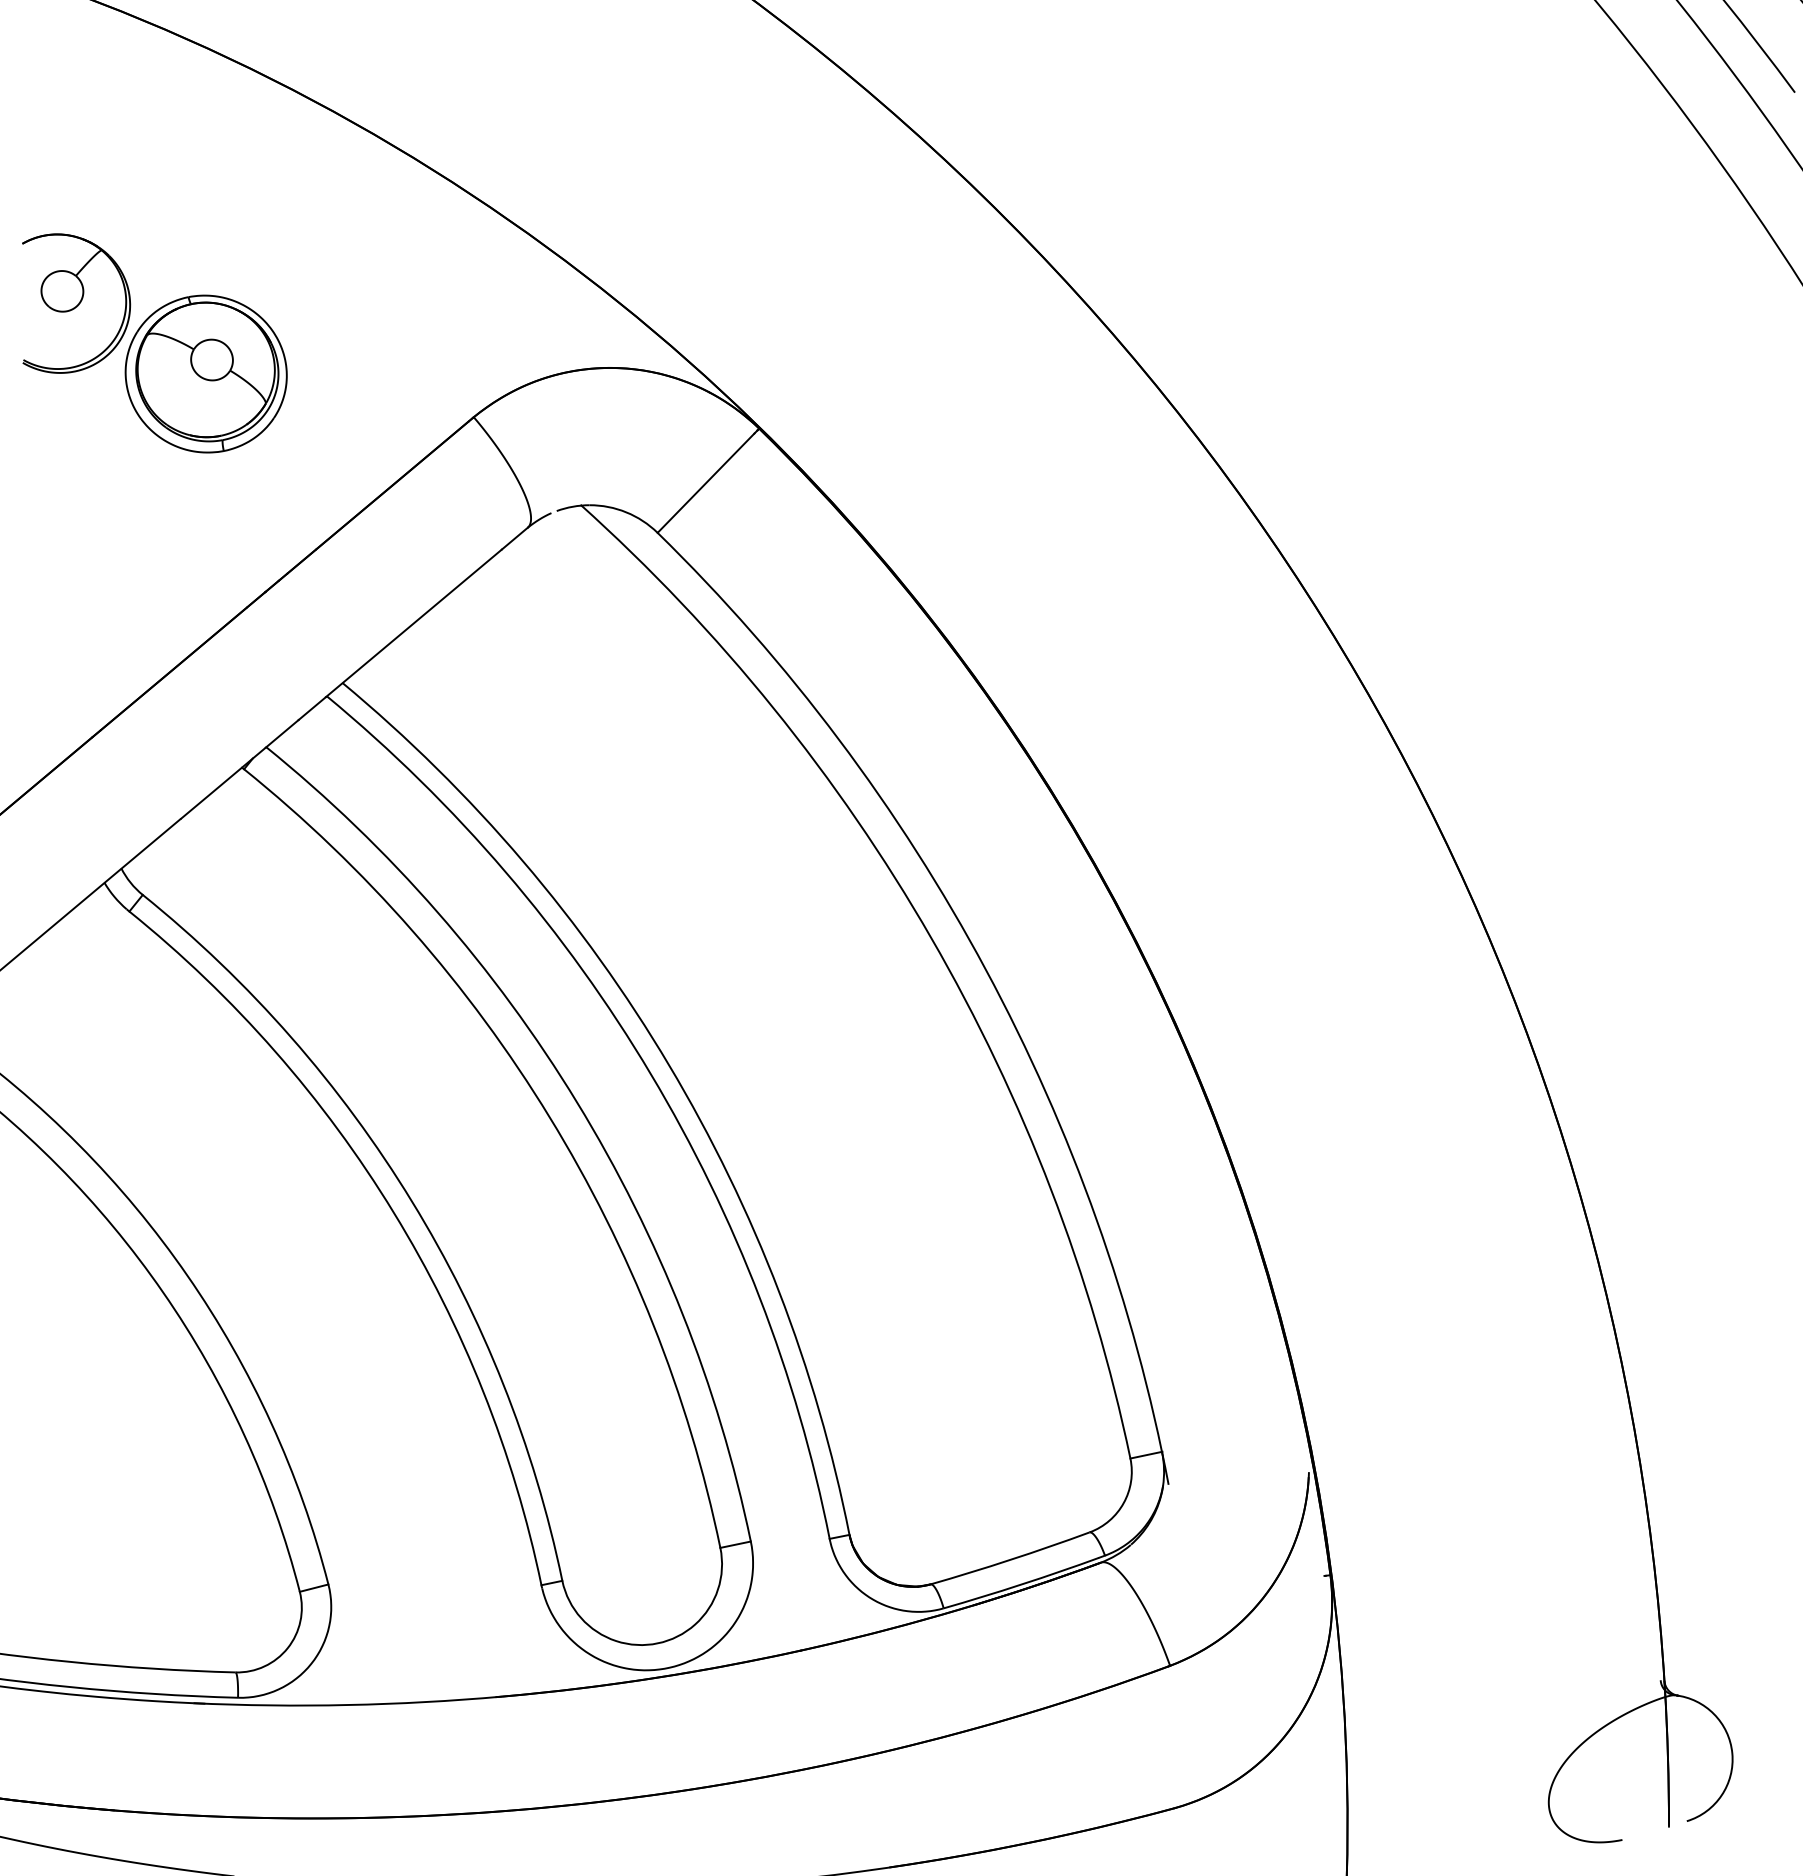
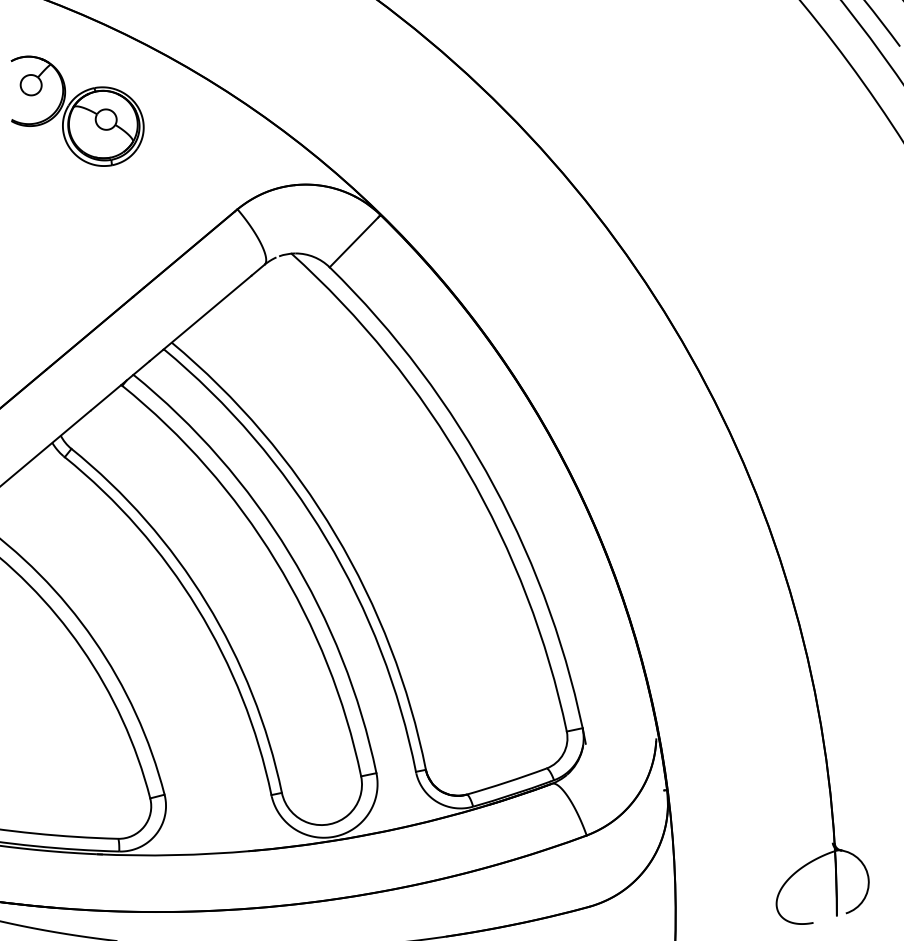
part: (154, 341) -> (77, 110), moved

